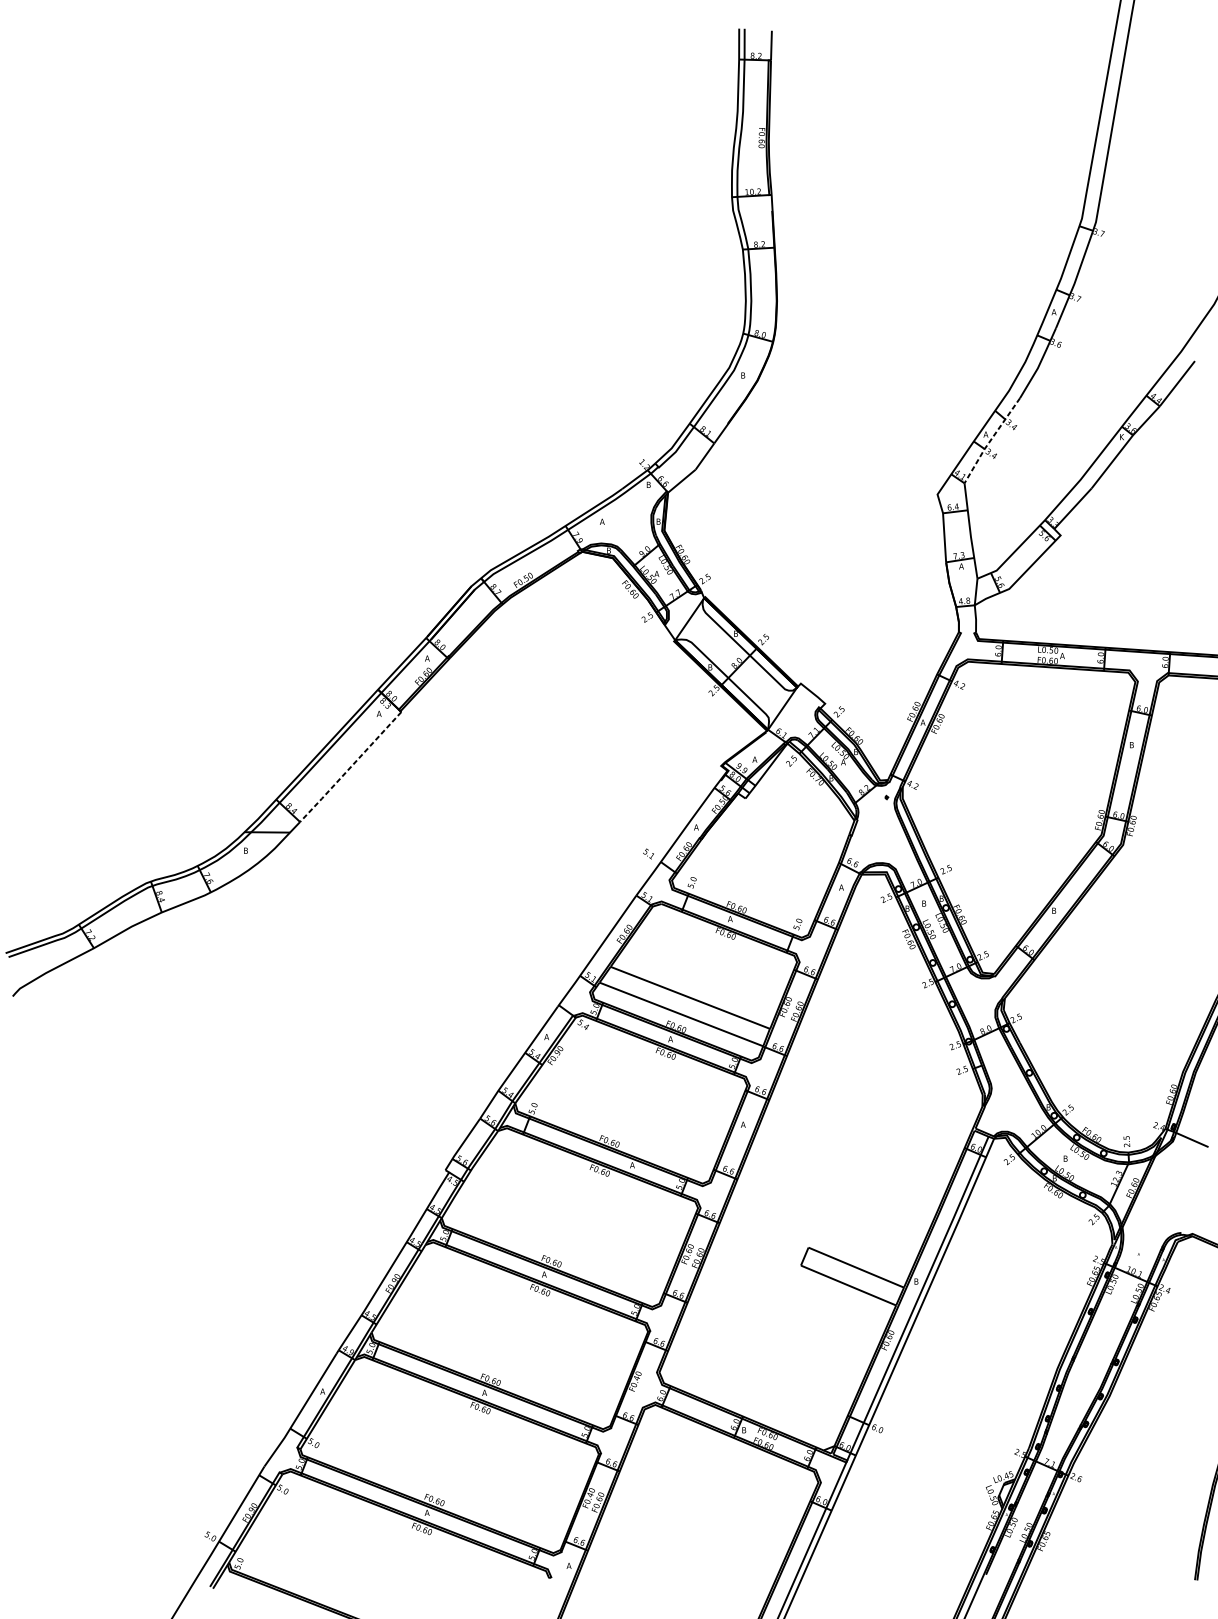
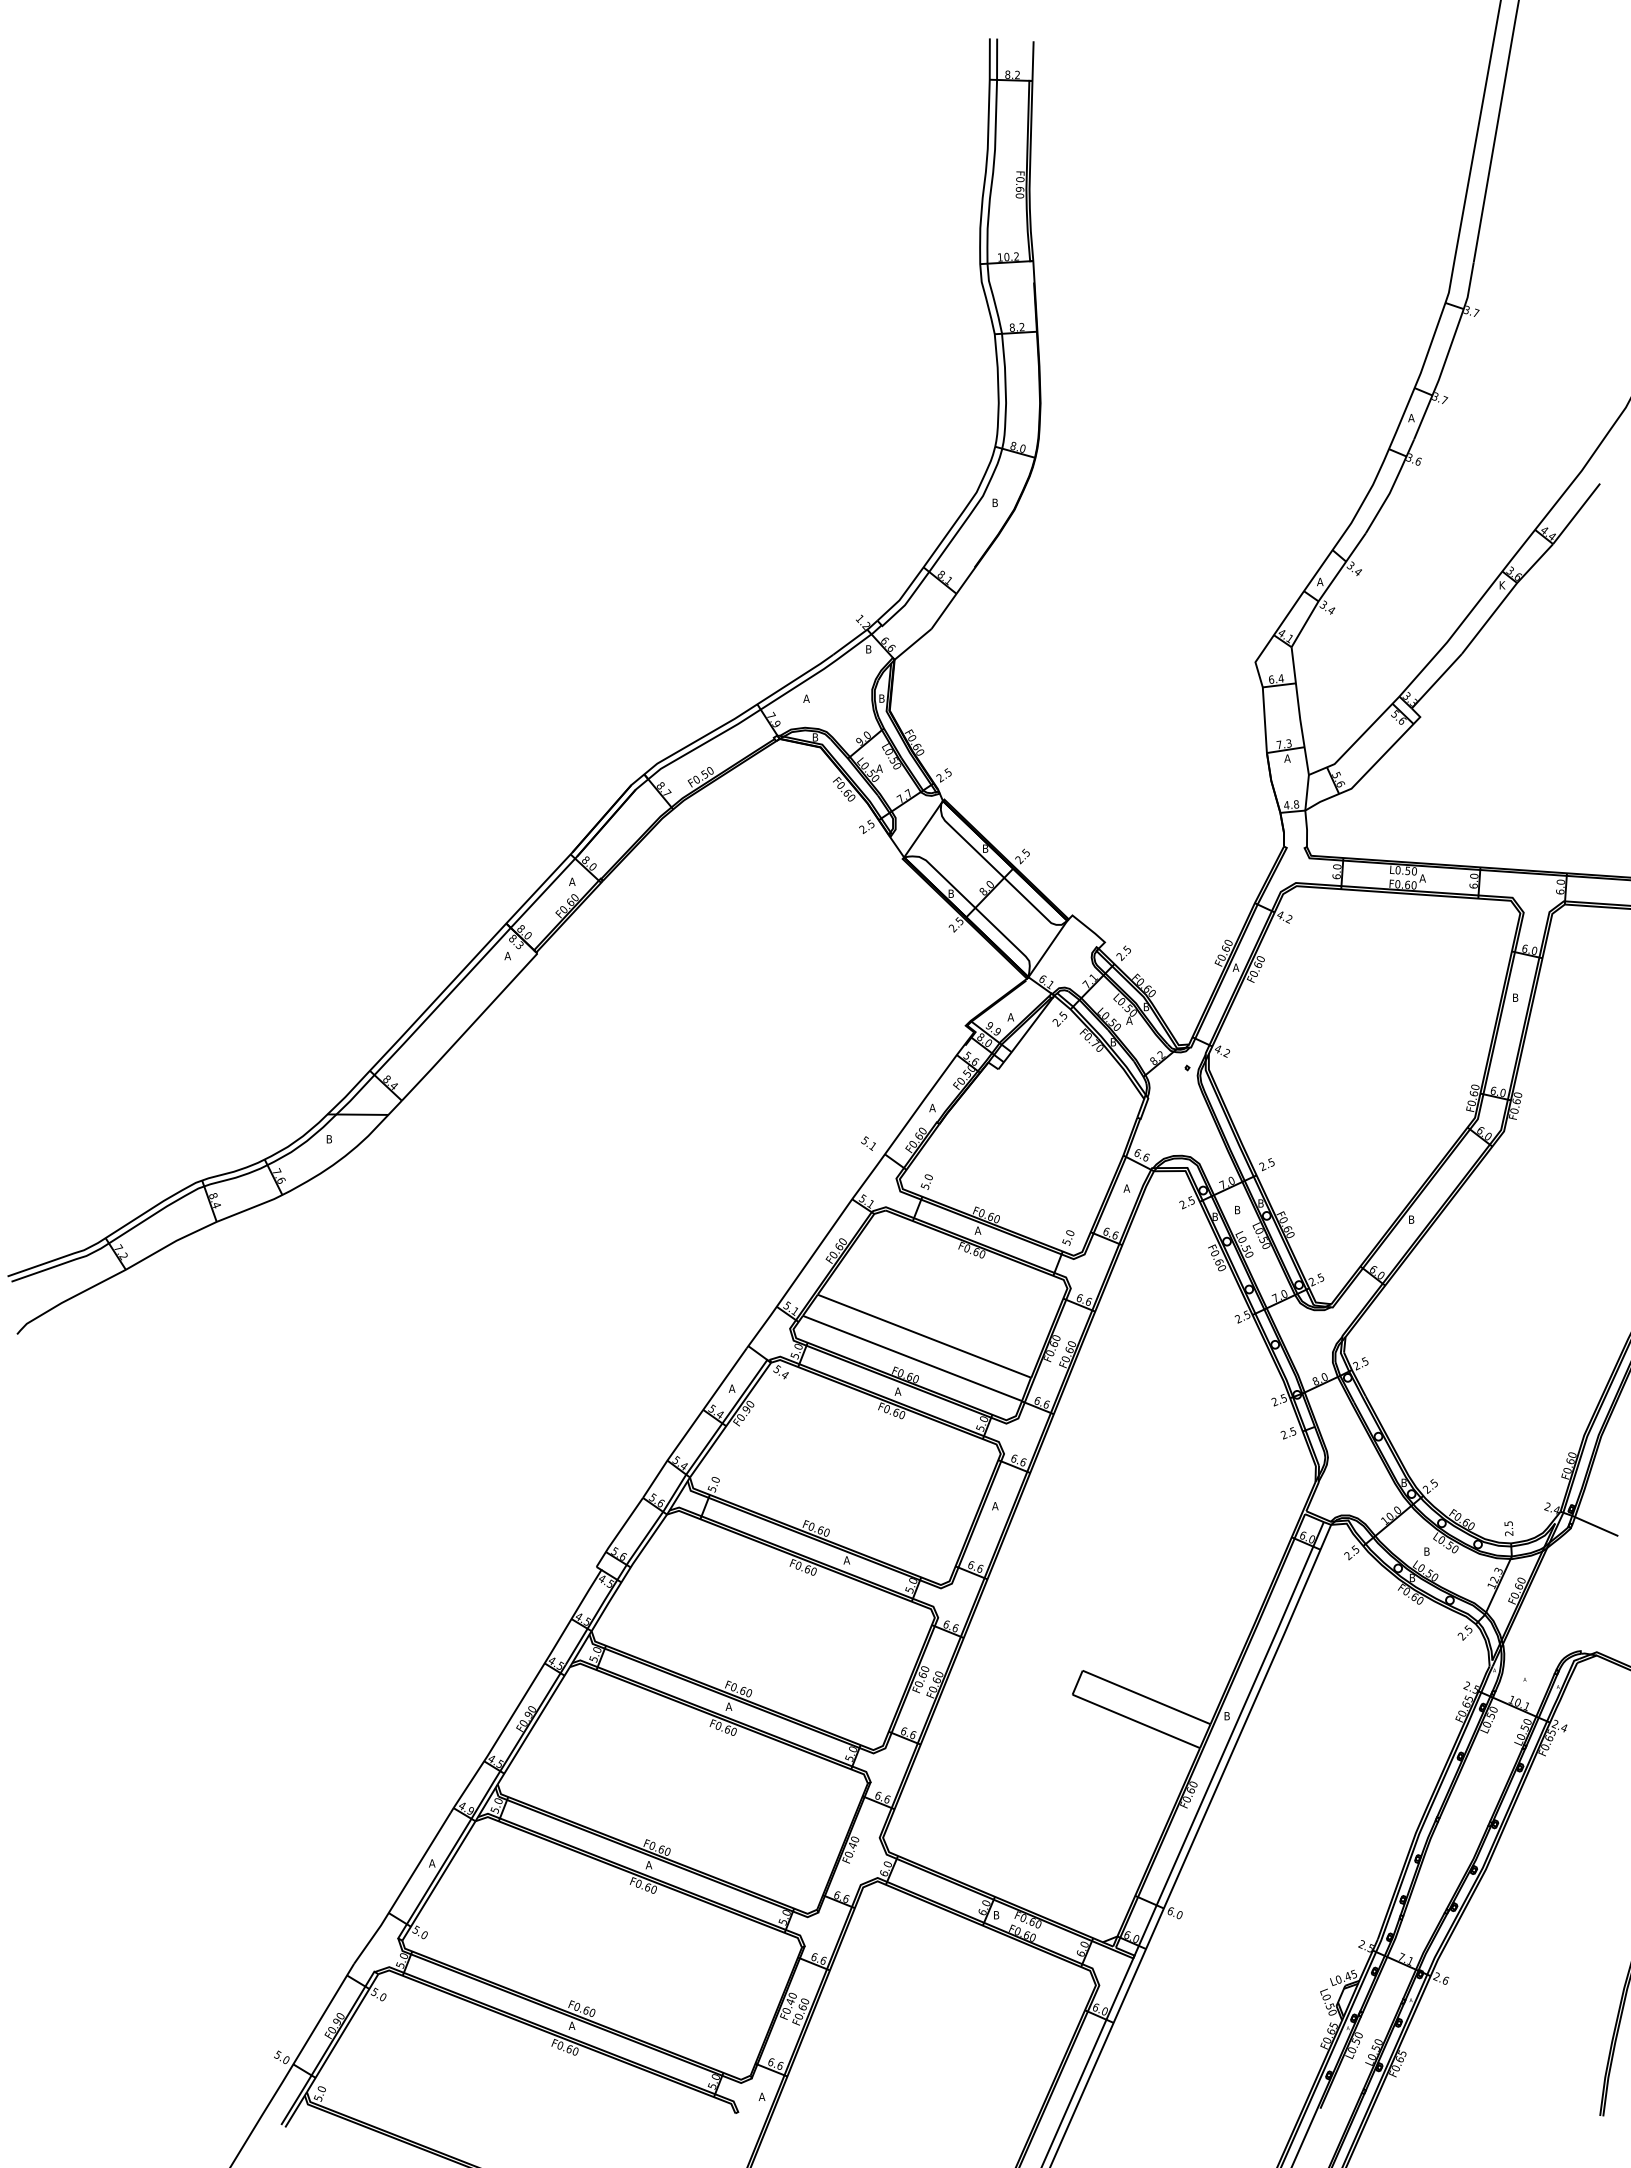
line: (990, 440) -> (1326, 589), dashed -> solid
line: (350, 767) -> (469, 1027), dashed -> solid

